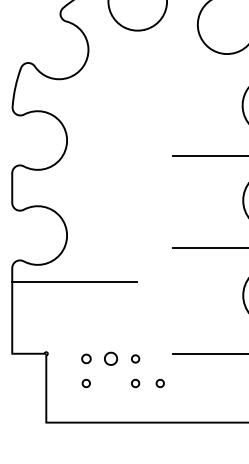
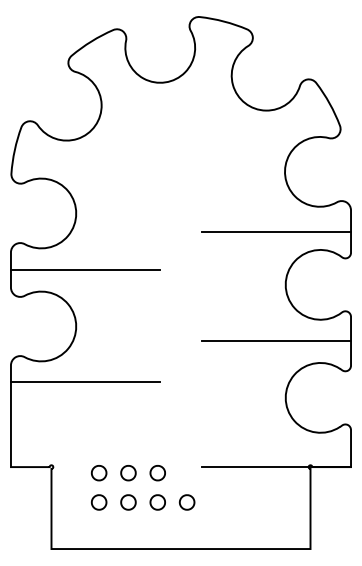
line: (74, 187) -> (84, 269), added
part: (86, 359) -> (99, 473), size x1.43
part: (135, 359) -> (157, 473), size x1.67
part: (85, 383) -> (98, 502), size x1.67
part: (111, 383) -> (128, 502), added
part: (135, 383) -> (157, 502), size x1.67
part: (159, 383) -> (186, 502), size x1.67

